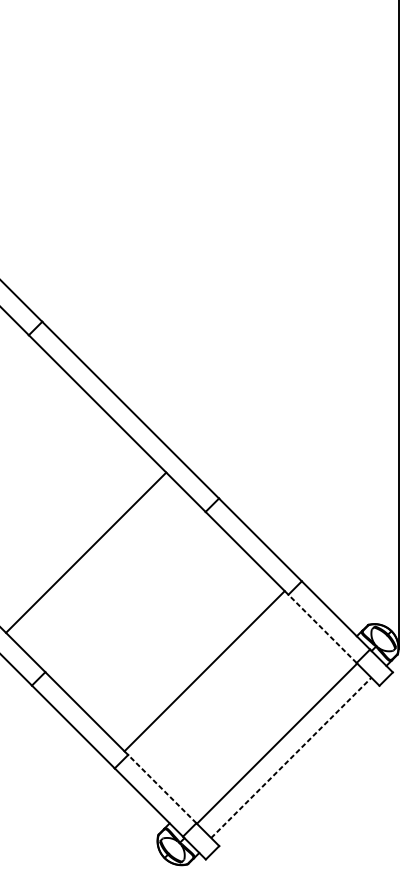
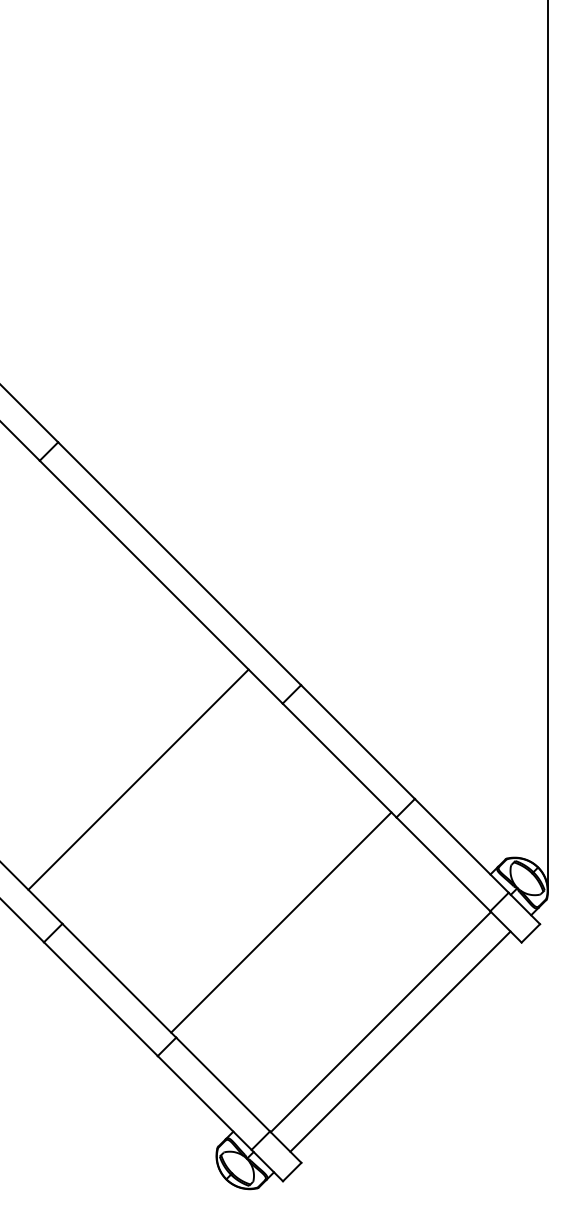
line: (86, 552) -> (138, 779), moved
line: (322, 628) -> (443, 864), dashed -> solid
line: (291, 757) -> (400, 1041), dashed -> solid
line: (161, 789) -> (222, 1084), dashed -> solid

